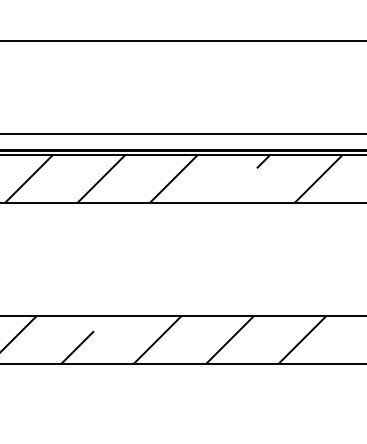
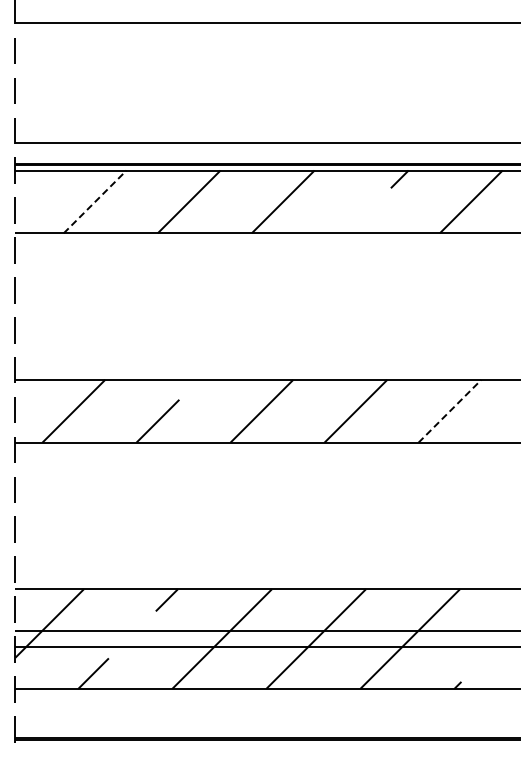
line: (29, 178) -> (95, 201), solid -> dashed
line: (302, 339) -> (450, 410), solid -> dashed

